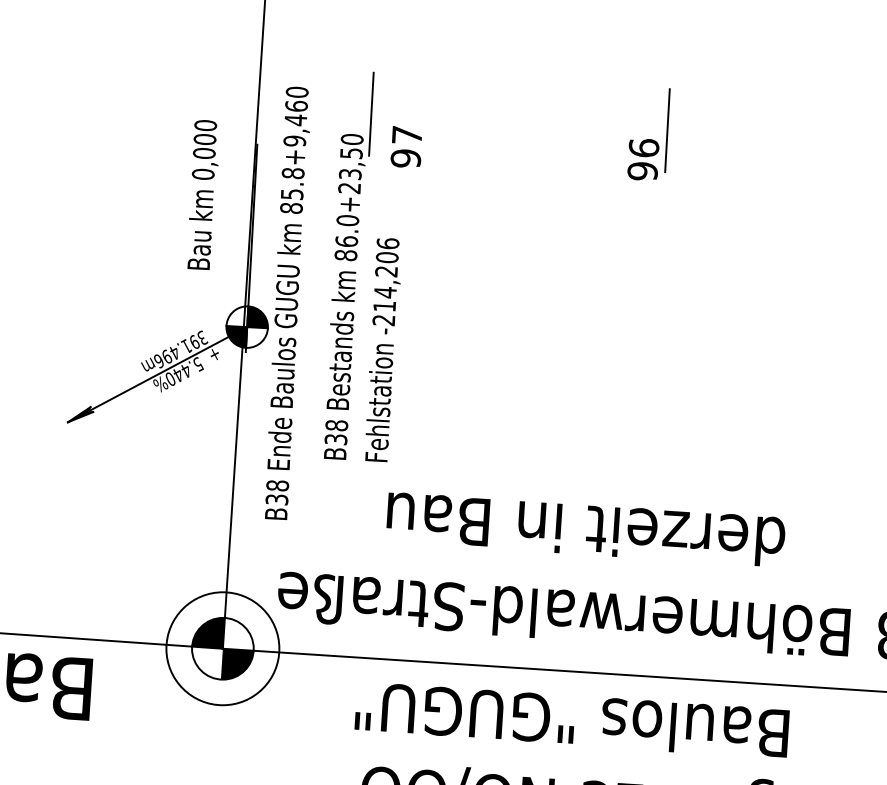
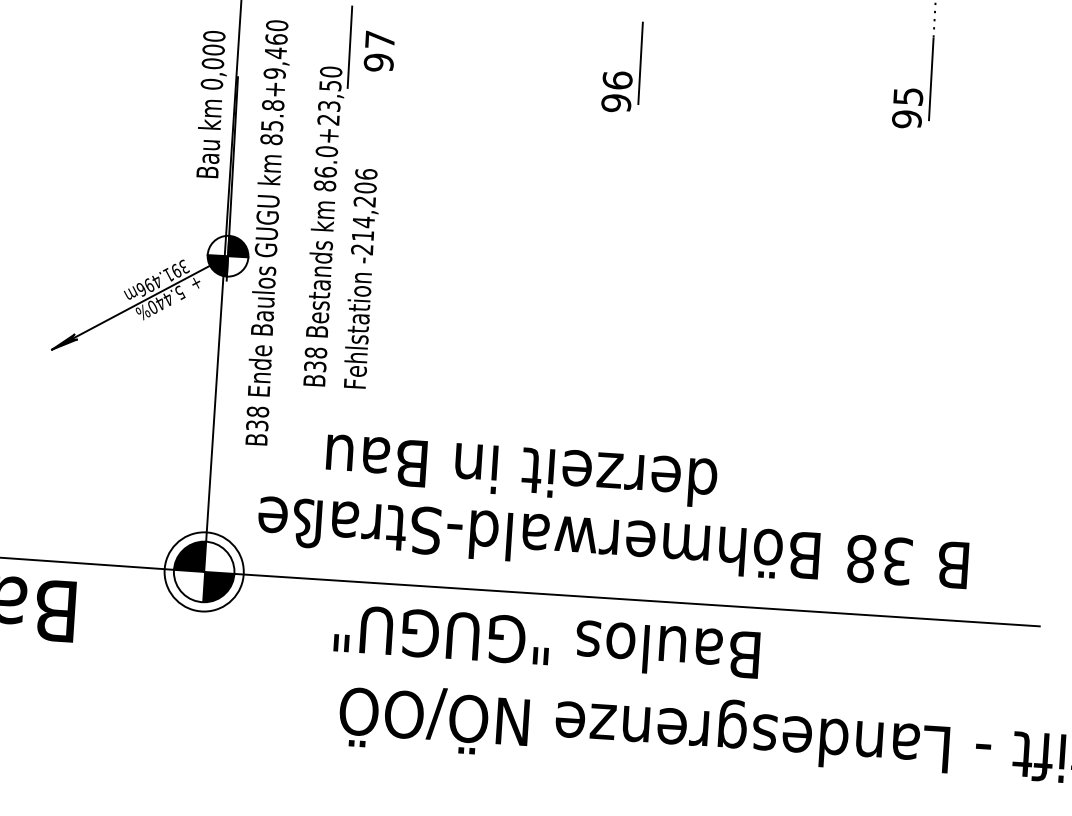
text: (405, 146) -> (378, 50), moved
text: (202, 194) -> (211, 104), moved
text: (585, 529) -> (521, 470), moved
circle: (222, 648) -> (203, 571), size x0.71

